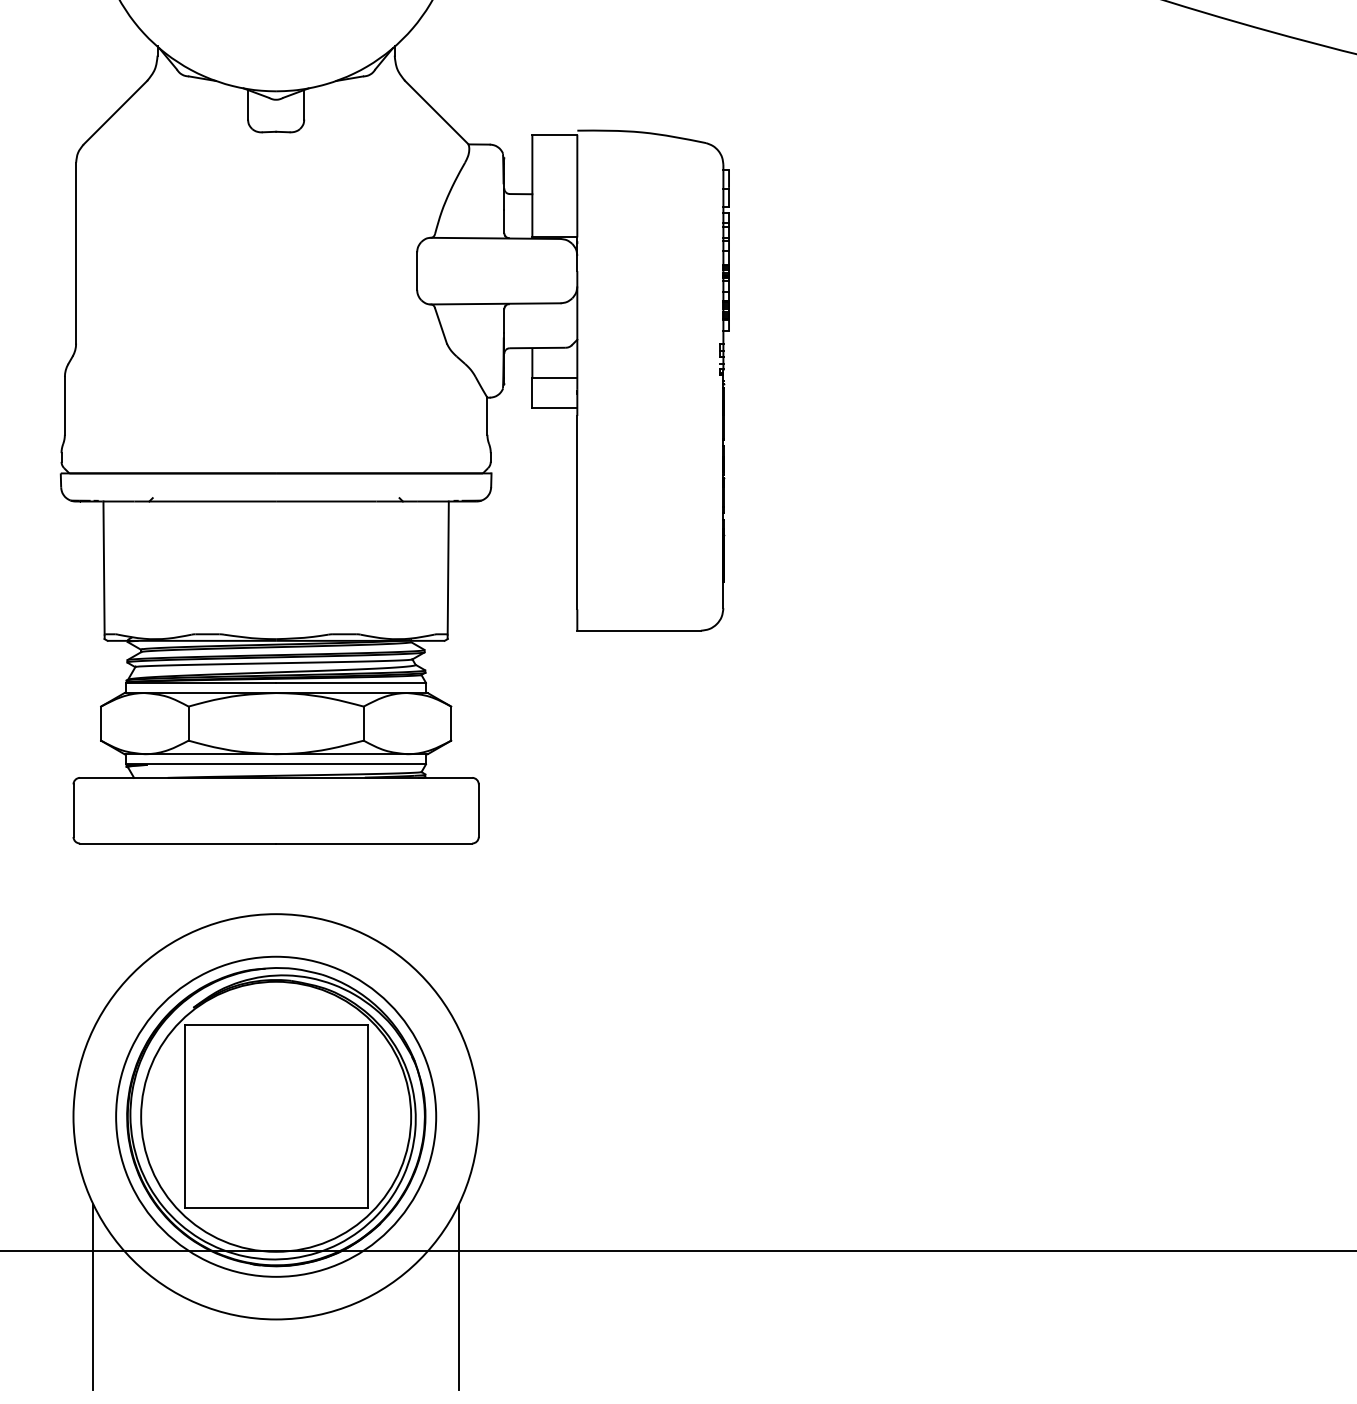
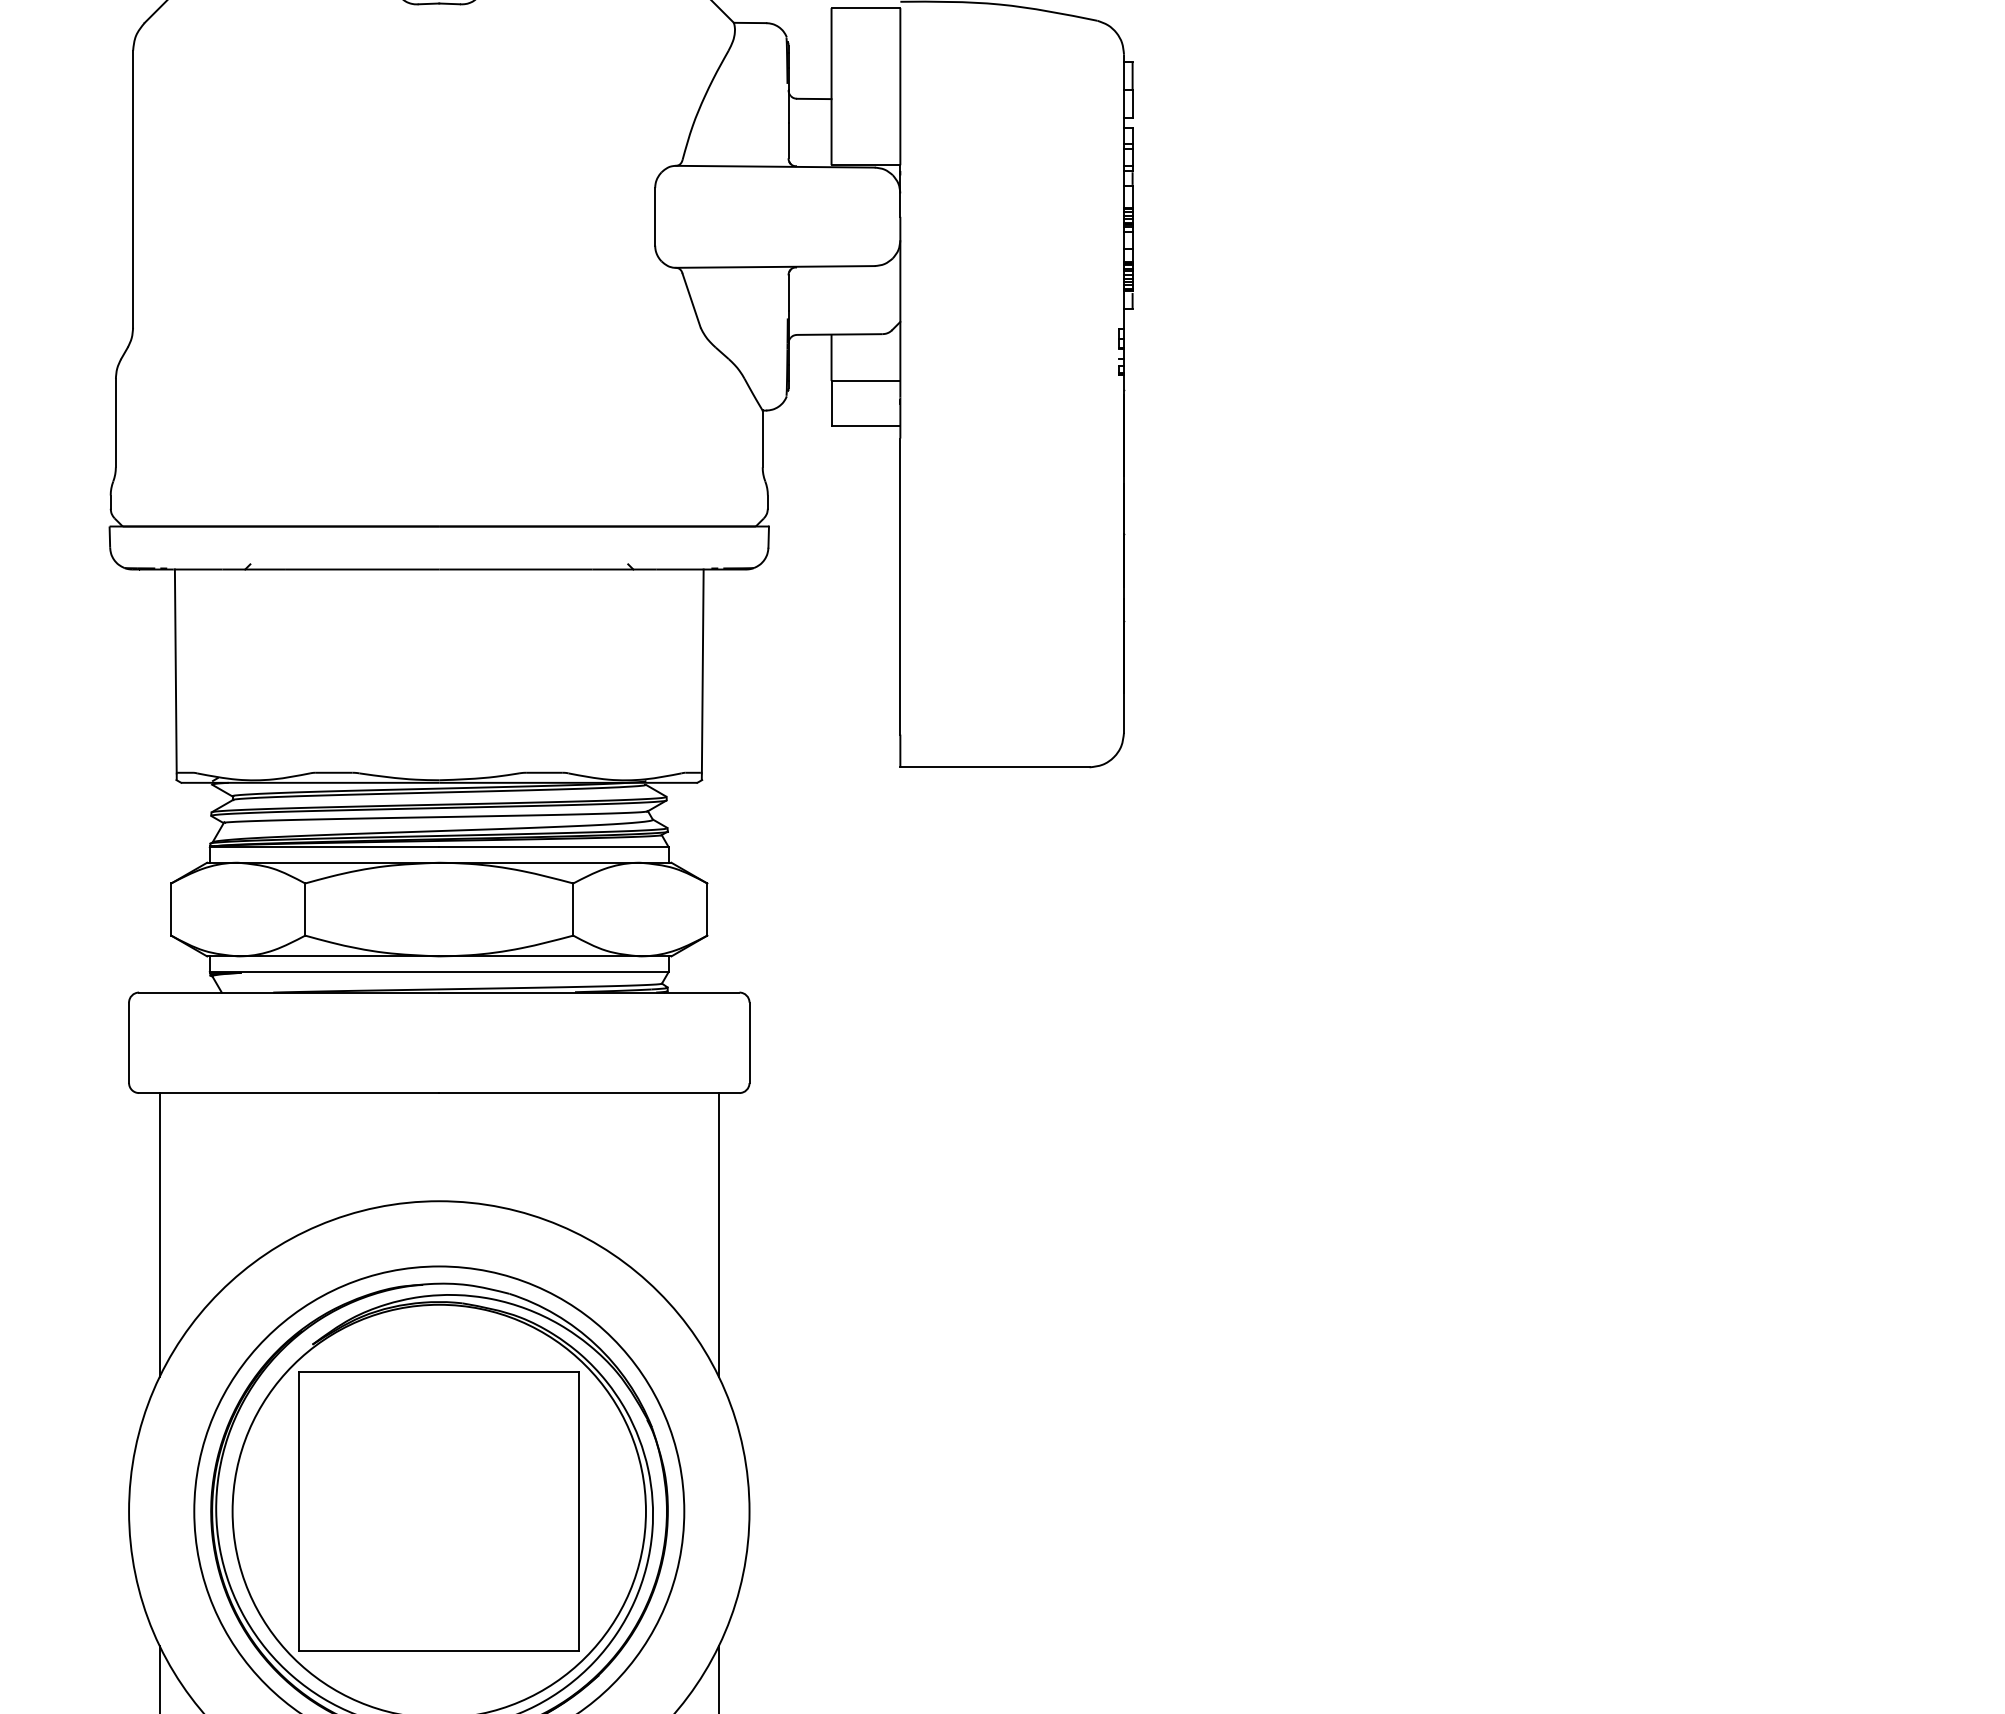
line: (93, 936) -> (159, 1235), added
line: (458, 936) -> (718, 1235), added

